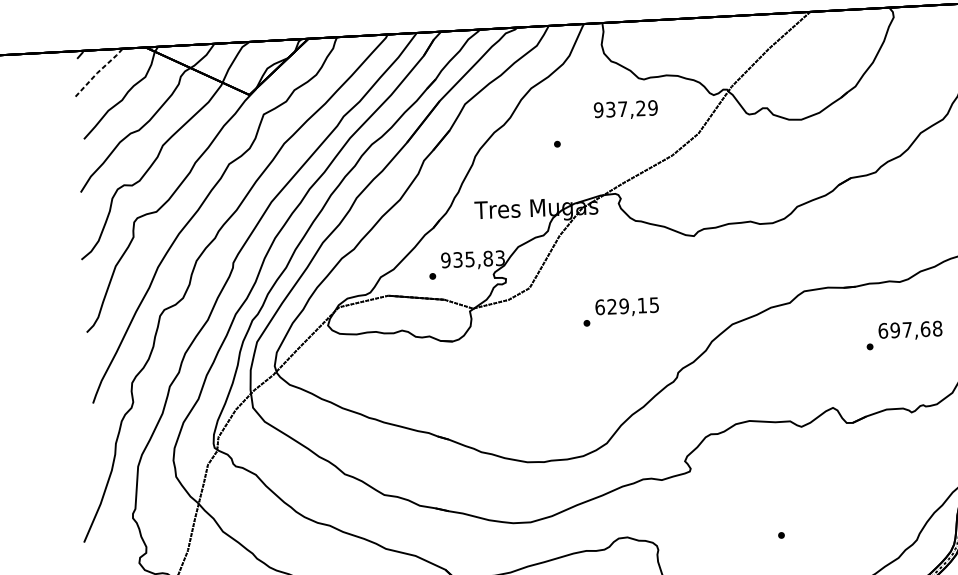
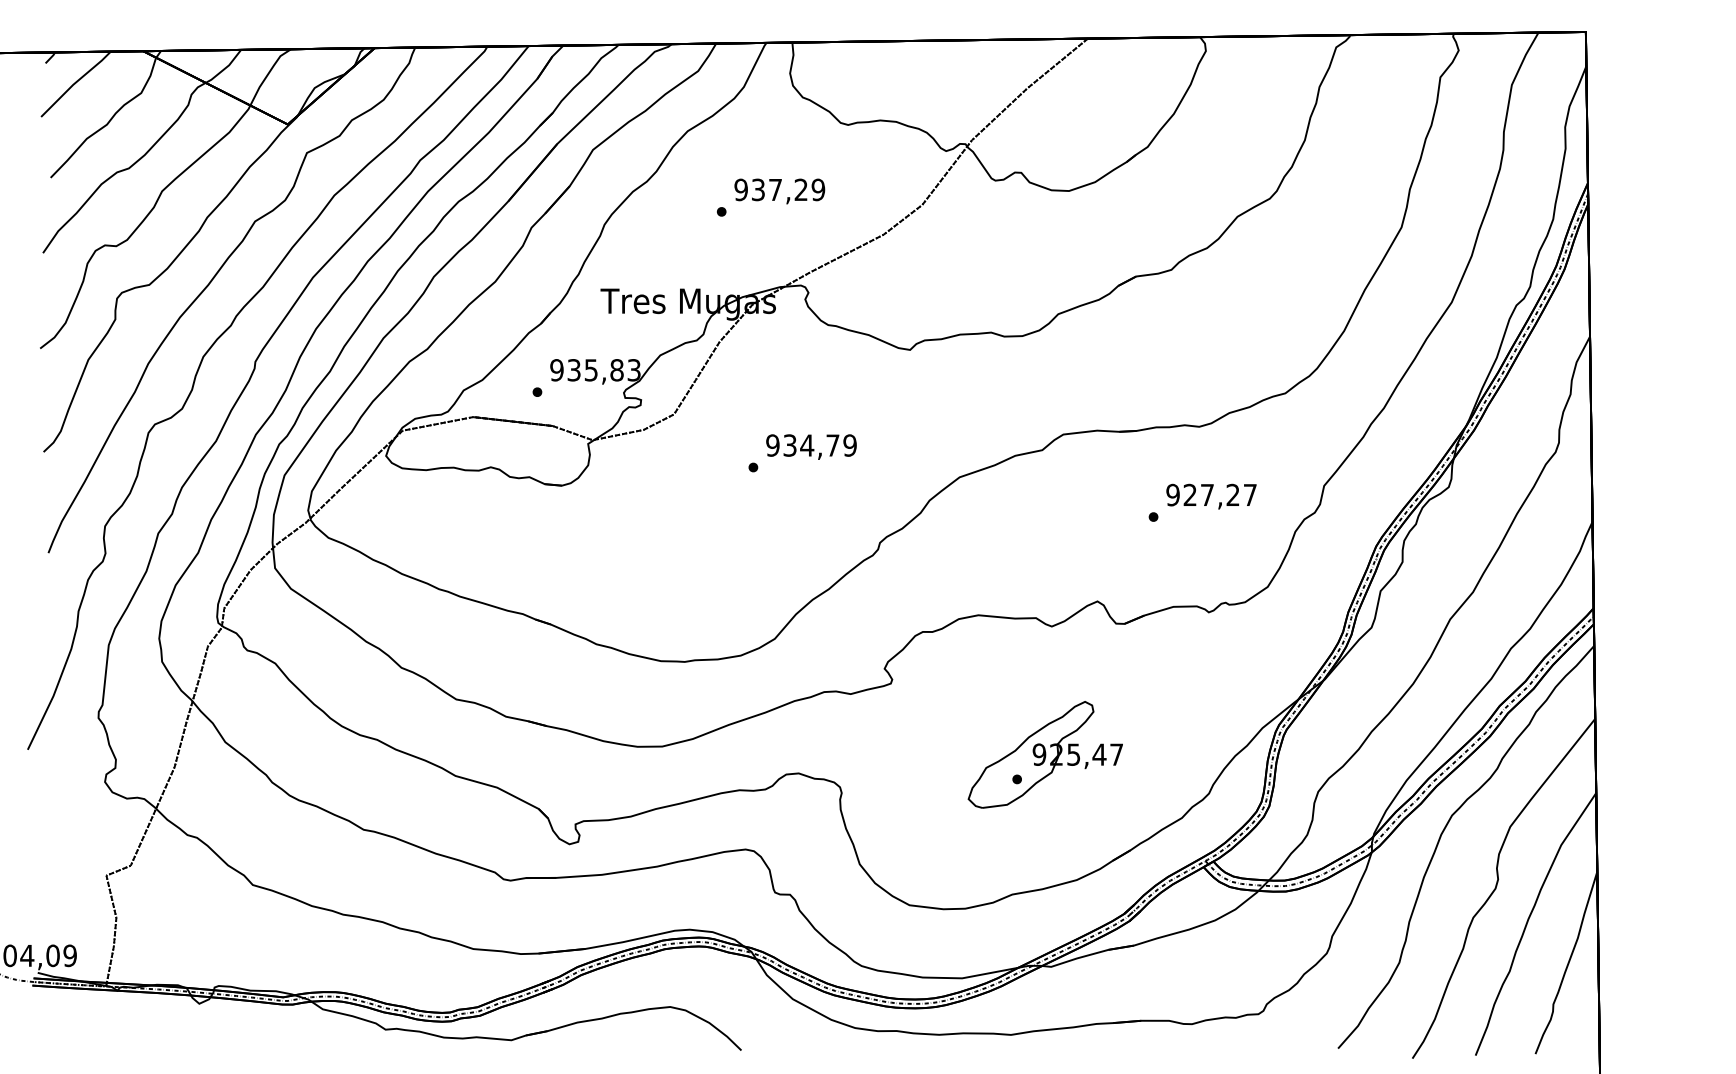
line: (98, 71) -> (75, 82), dashed -> solid
text: (625, 110) -> (779, 191), moved
text: (627, 306) -> (811, 445), 629,15 -> 934,79
text: (910, 329) -> (1211, 494), 697,68 -> 927,27
part: (800, 517) -> (1044, 754), added

